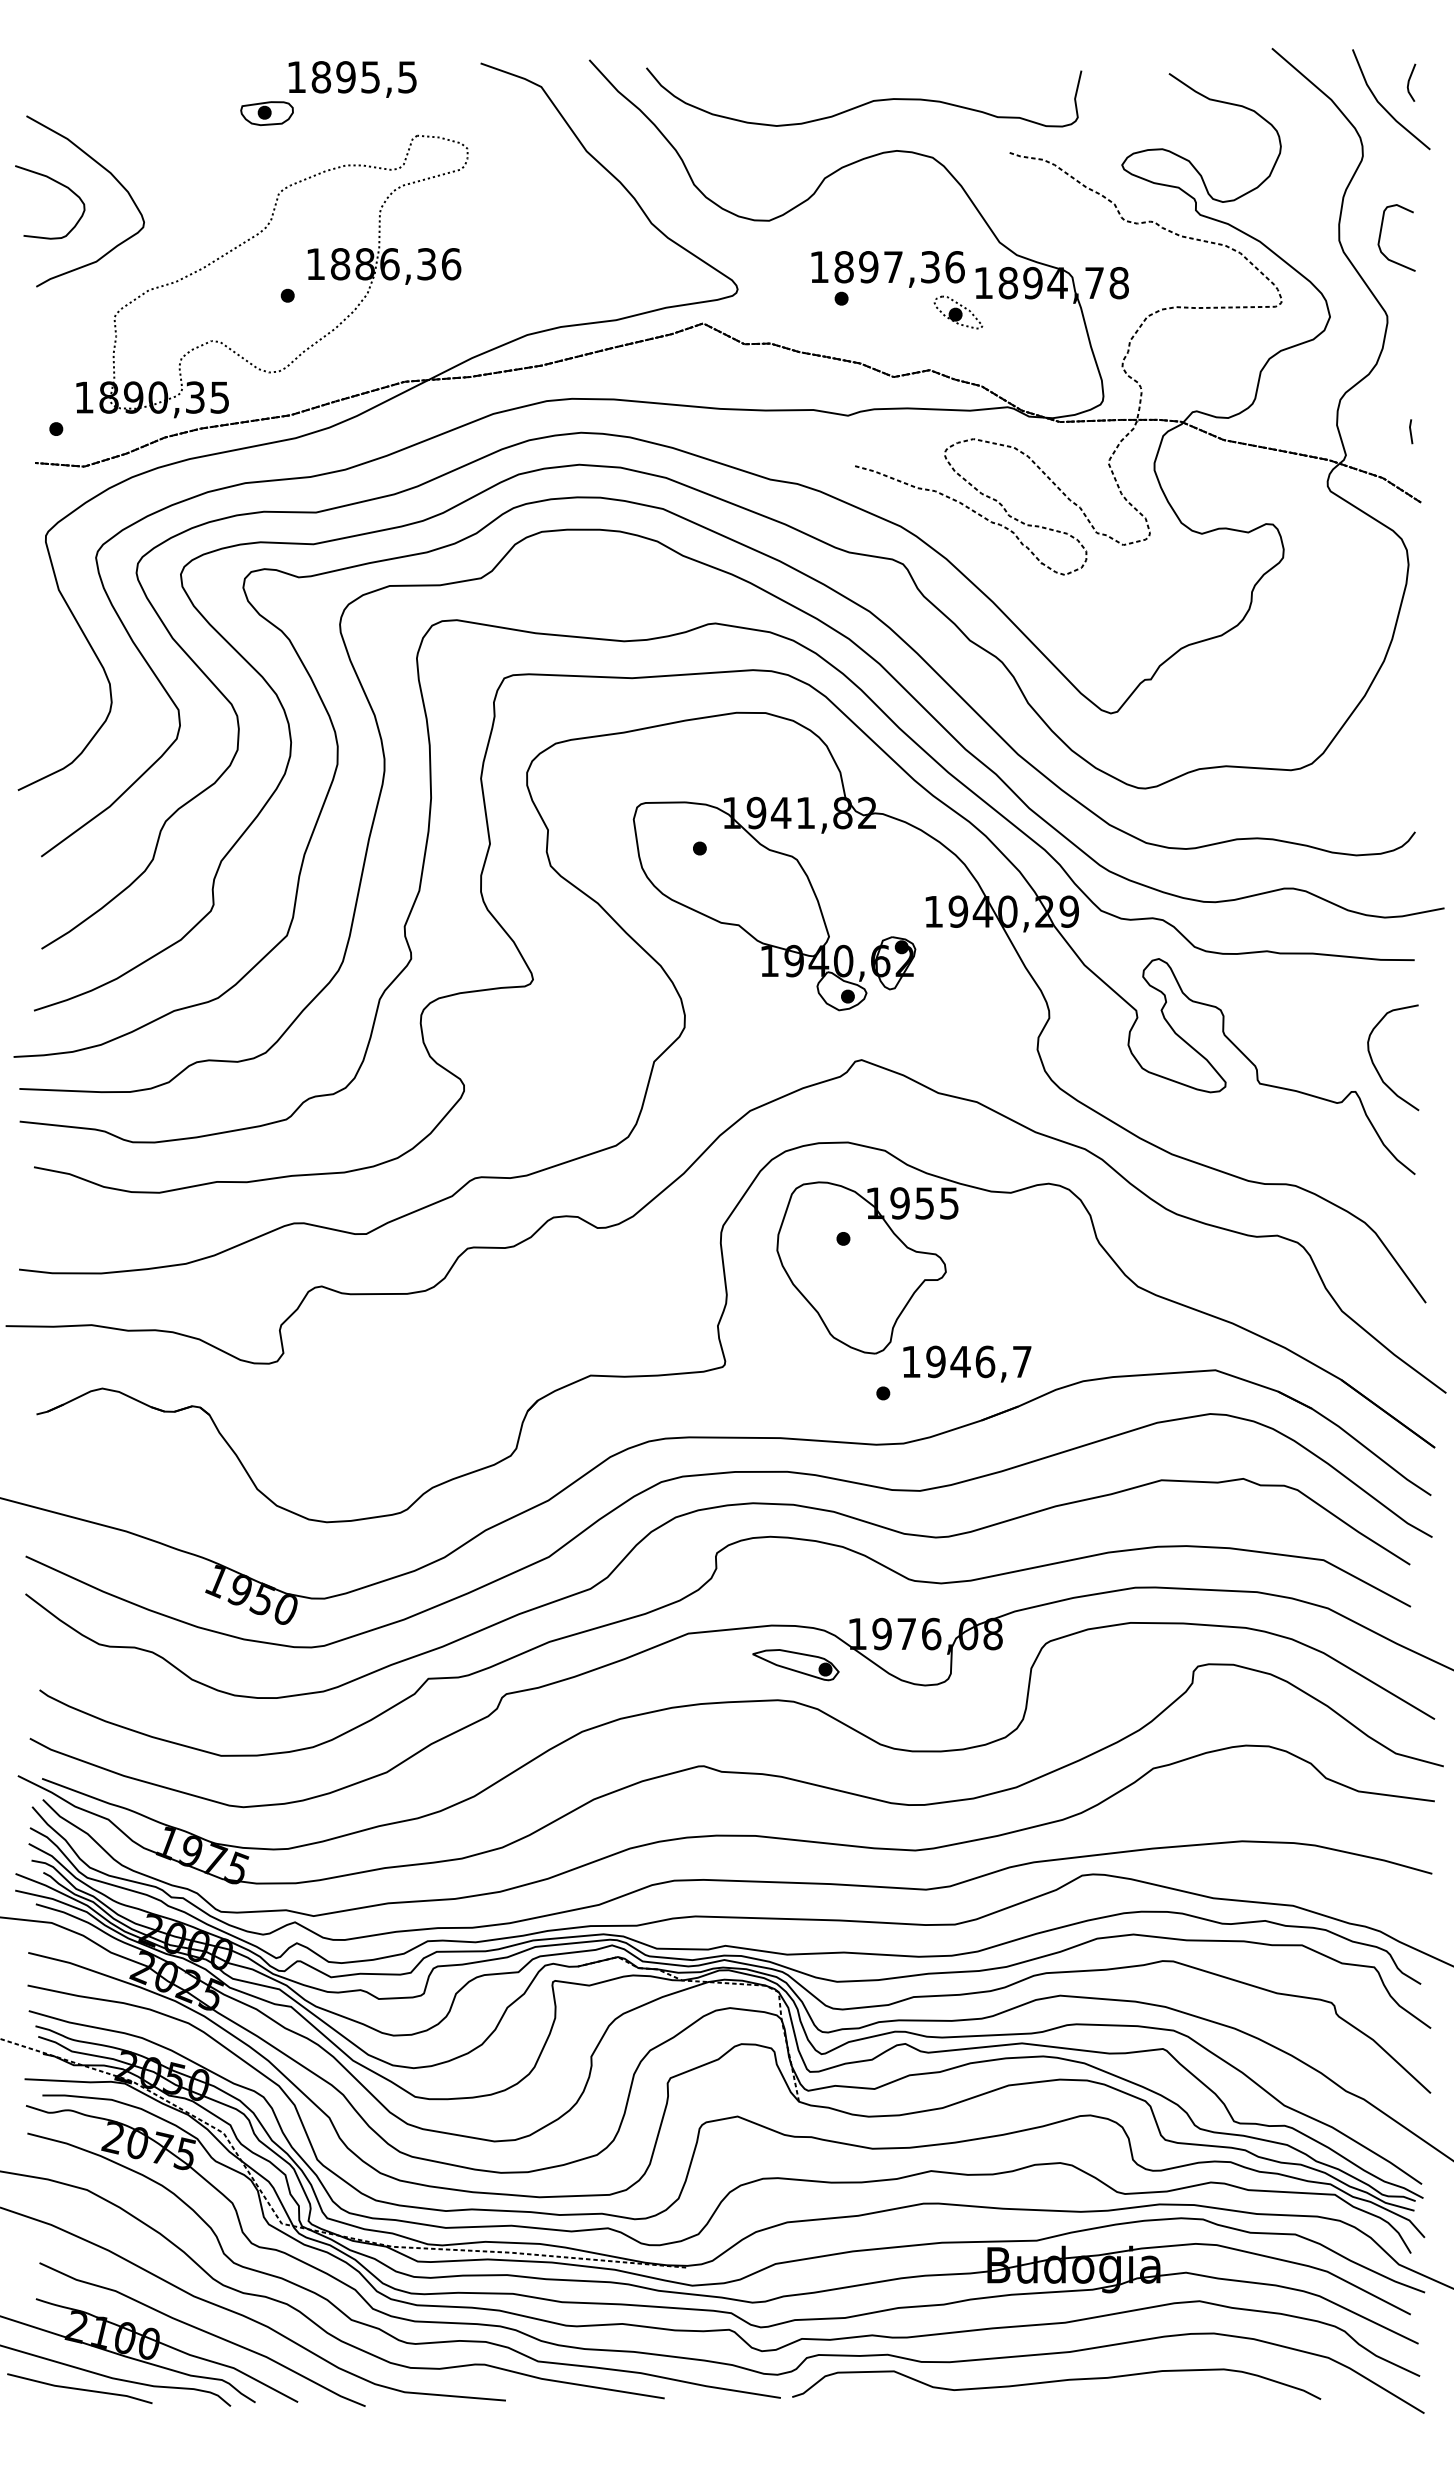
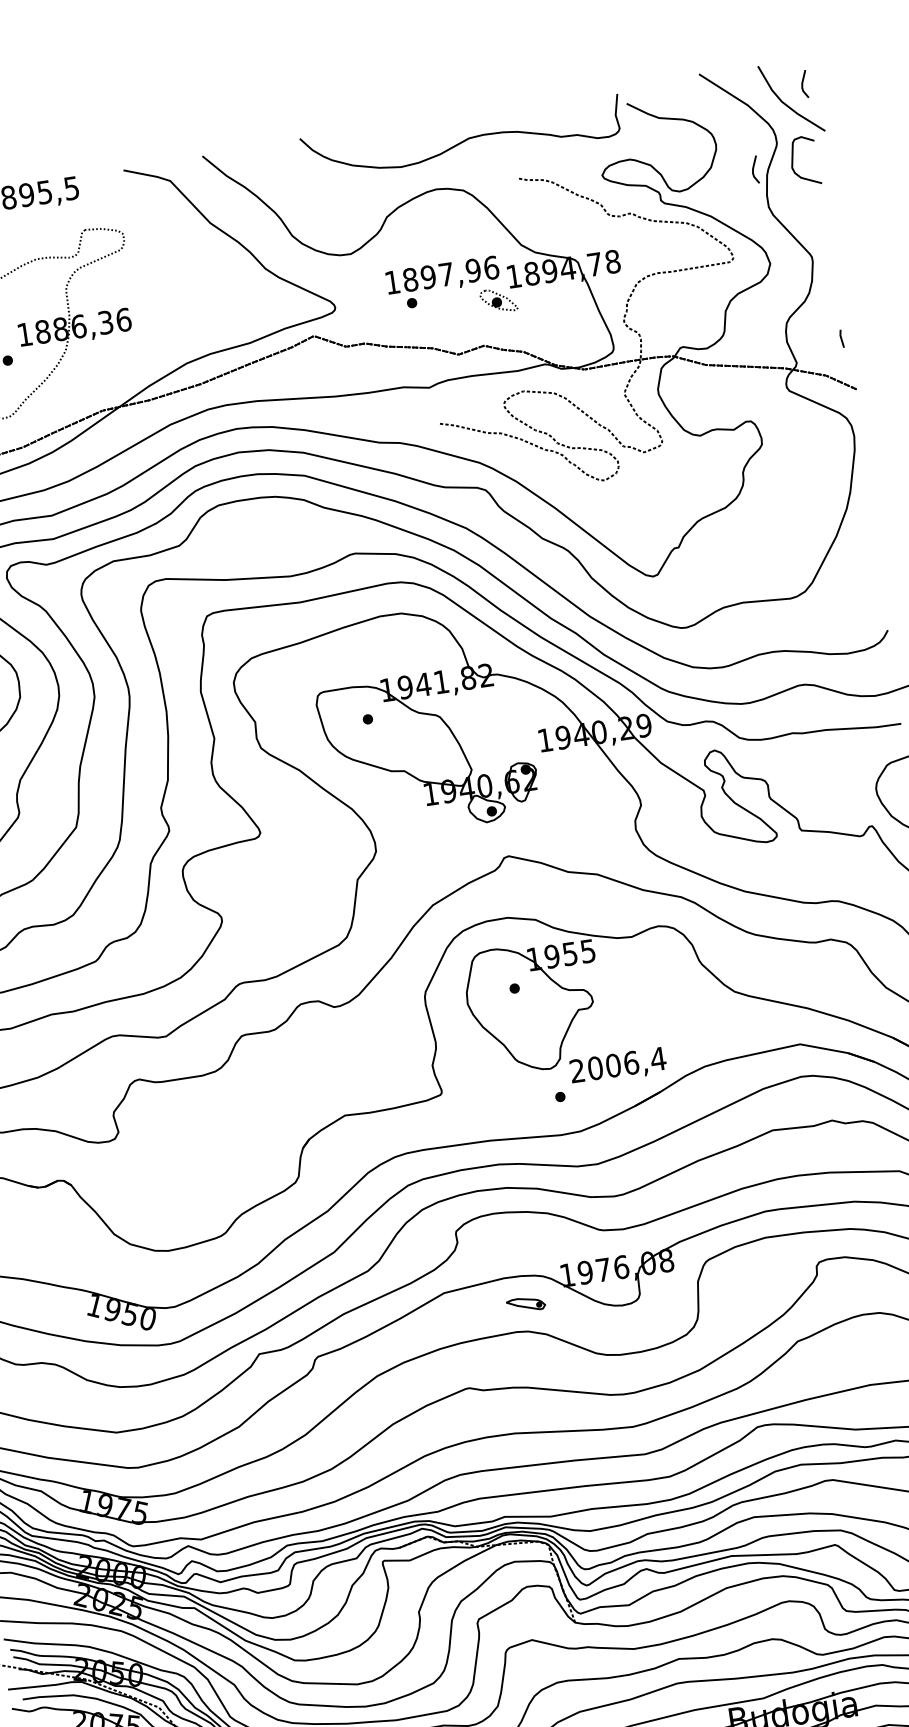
curve: (866, 102) -> (463, 140), moved
line: (1326, 187) -> (753, 169), added
curve: (1381, 234) -> (793, 160), moved
text: (929, 267) -> (472, 270), 1897,36 -> 1897,96
text: (967, 1361) -> (618, 1064), 1946,7 -> 2006,4
part: (795, 1665) -> (525, 1304), size x0.6

